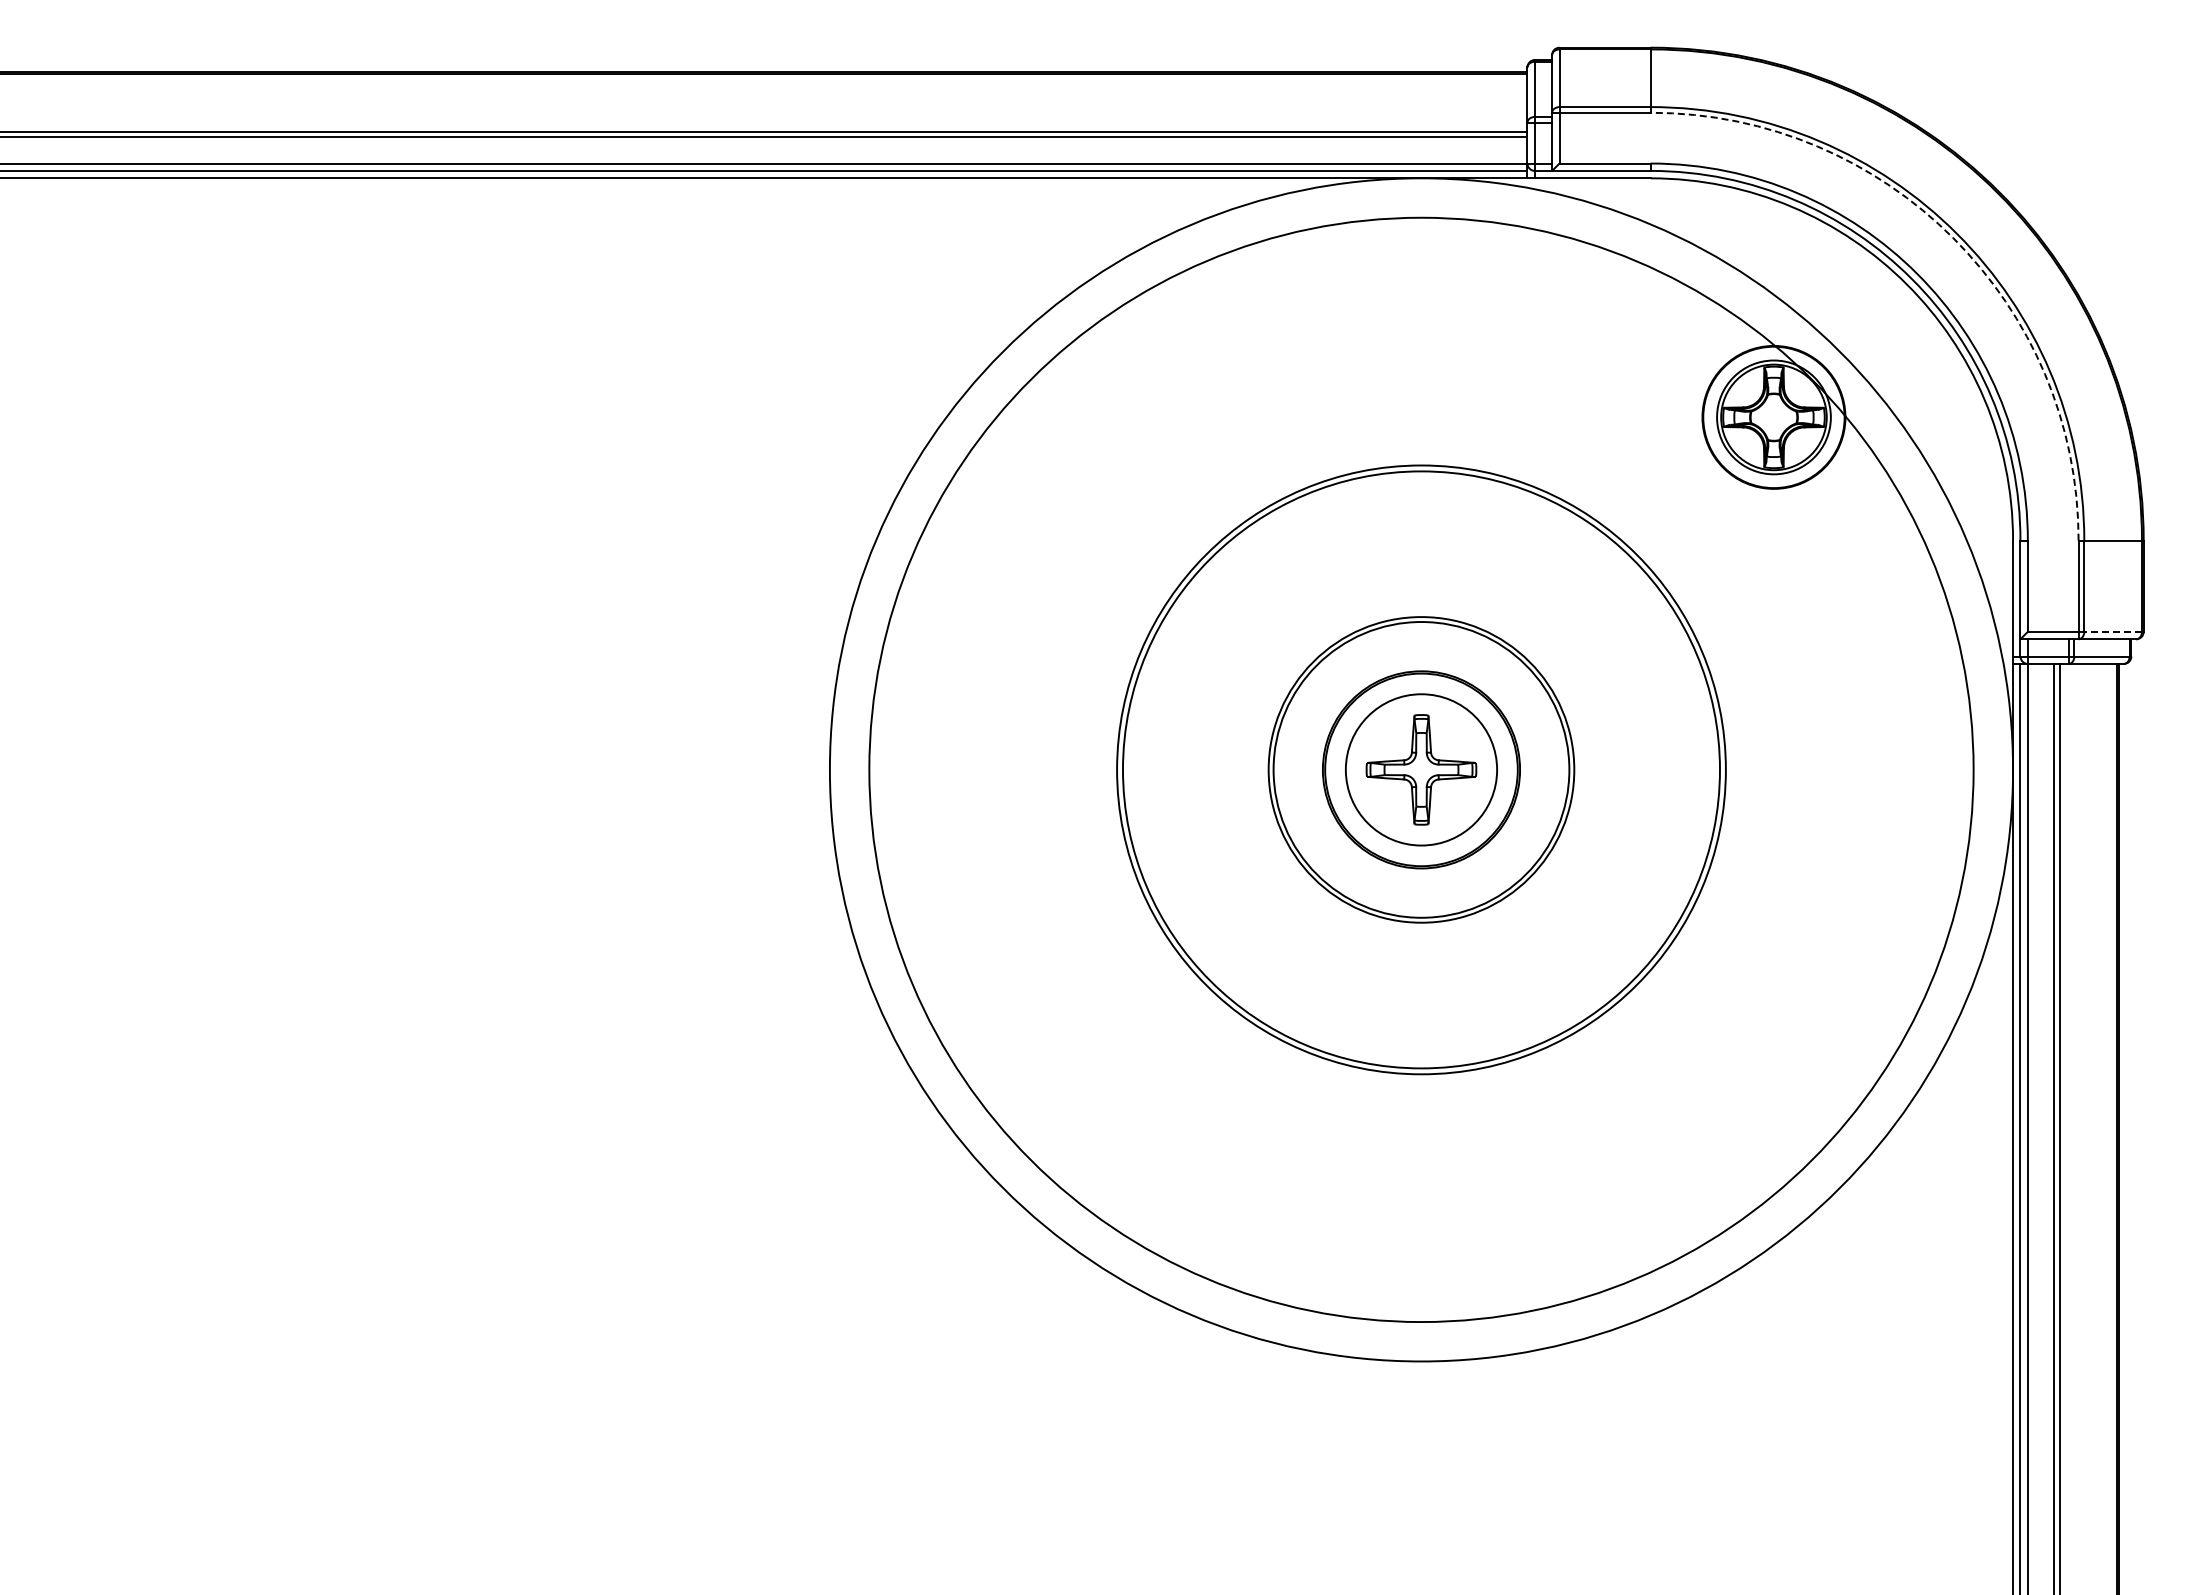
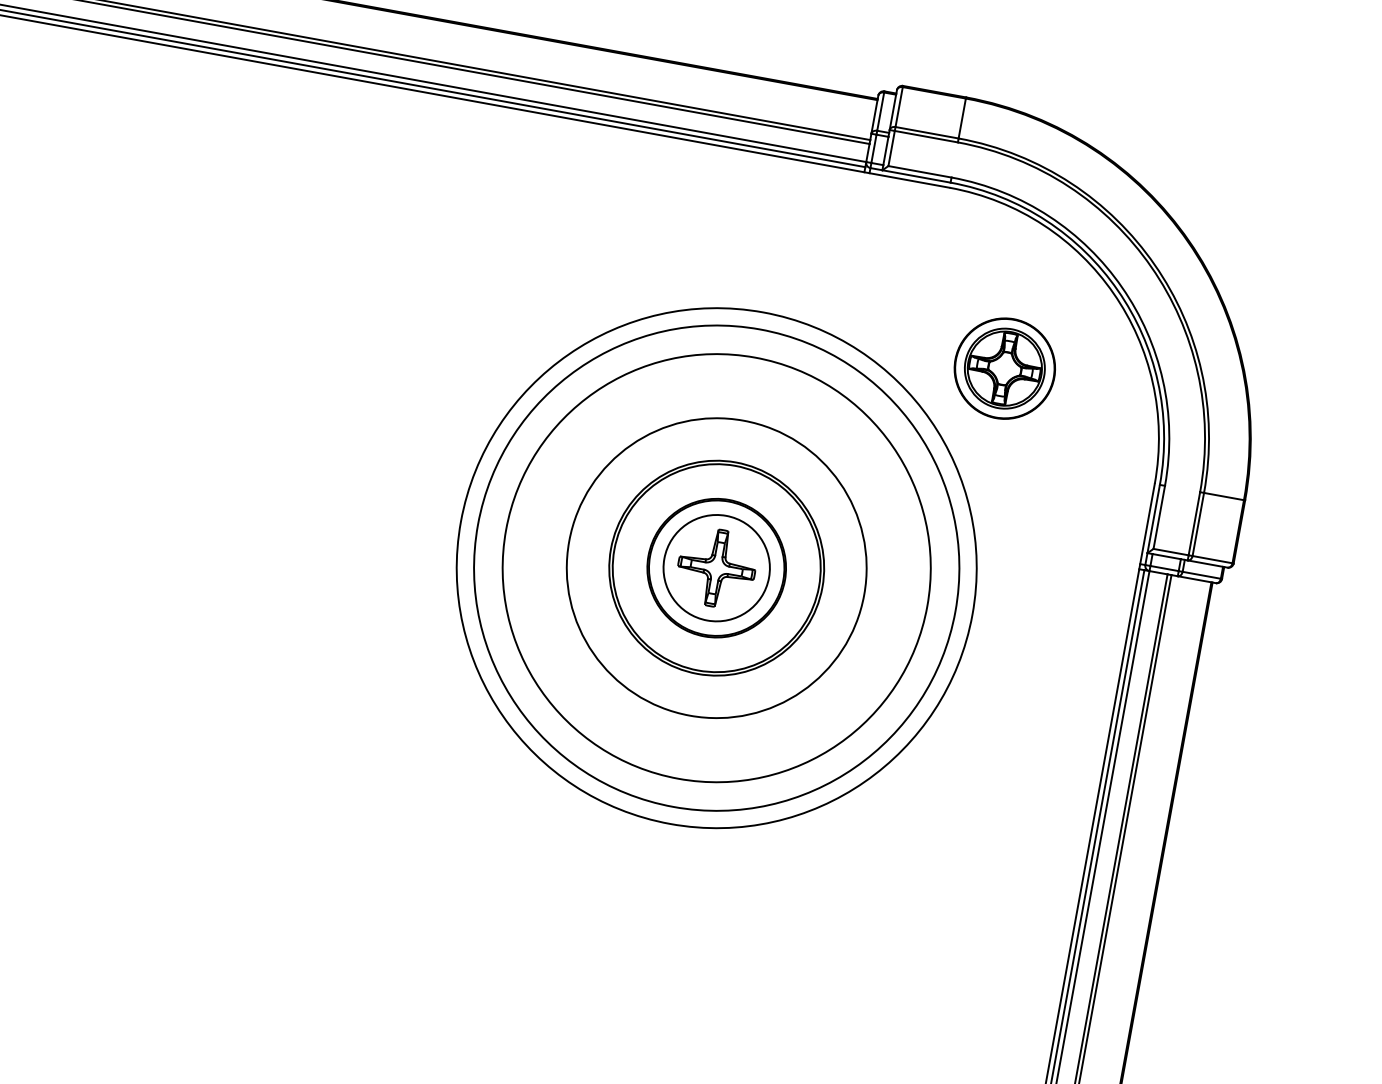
arc: (1953, 238) -> (1151, 267), dashed -> solid
line: (2113, 631) -> (1212, 559), dashed -> solid
circle: (1421, 769) -> (716, 567), size x0.62
circle: (1421, 769) -> (716, 567), size x0.62
circle: (1421, 769) -> (716, 567), size x0.71

